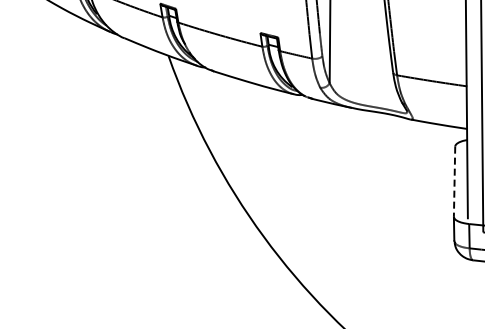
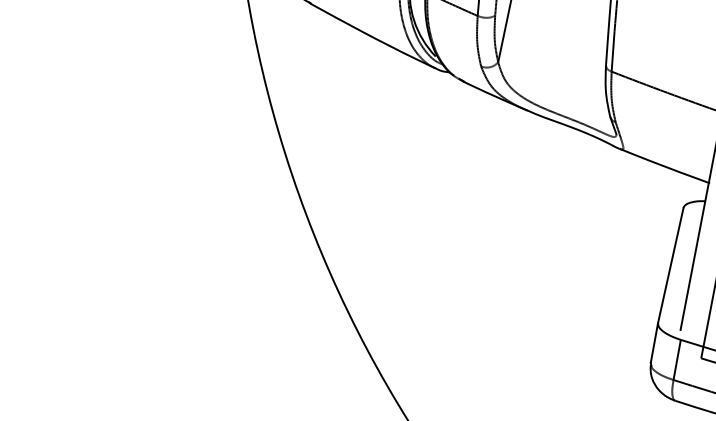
line: (454, 182) -> (670, 266), dashed -> solid

